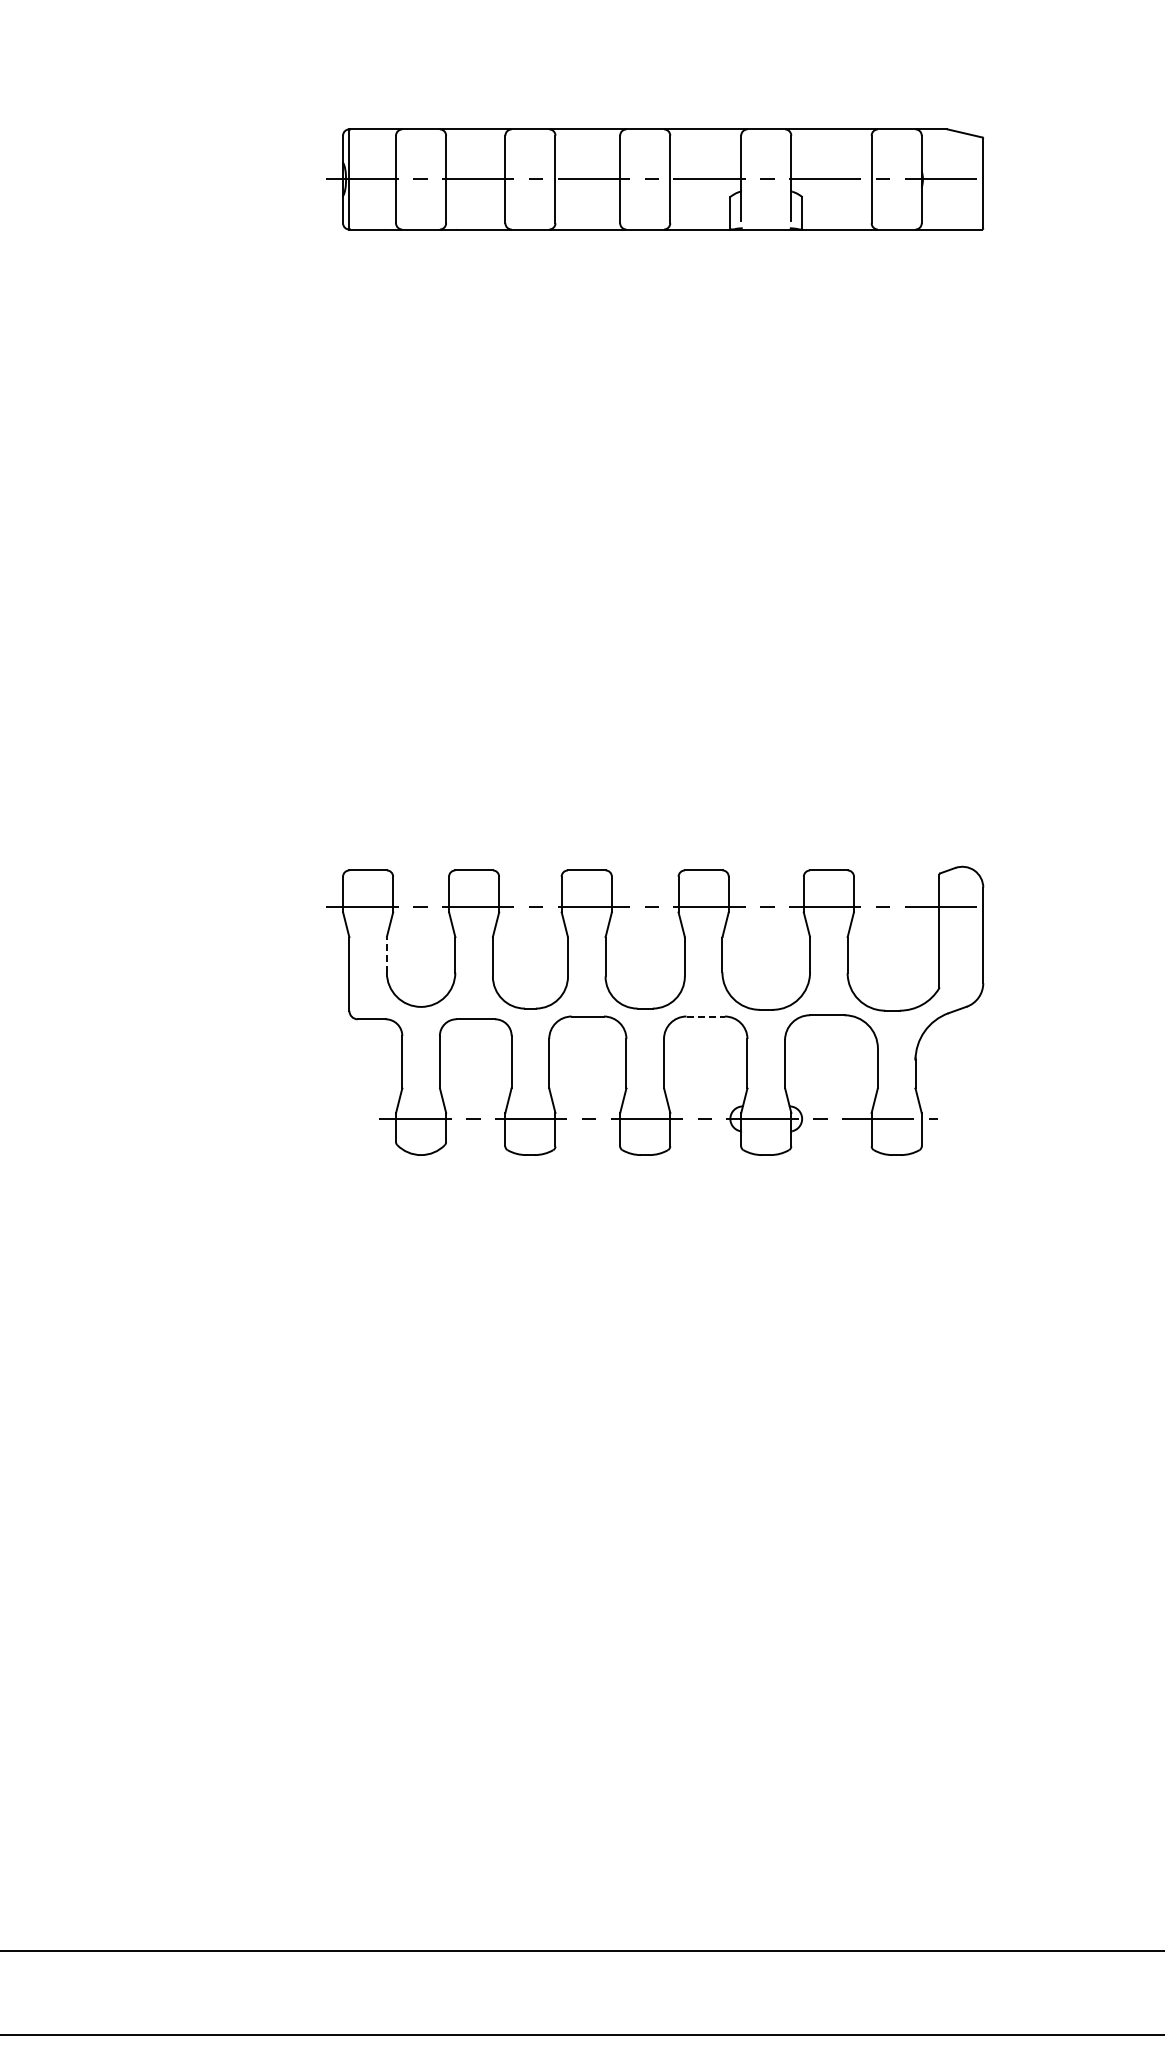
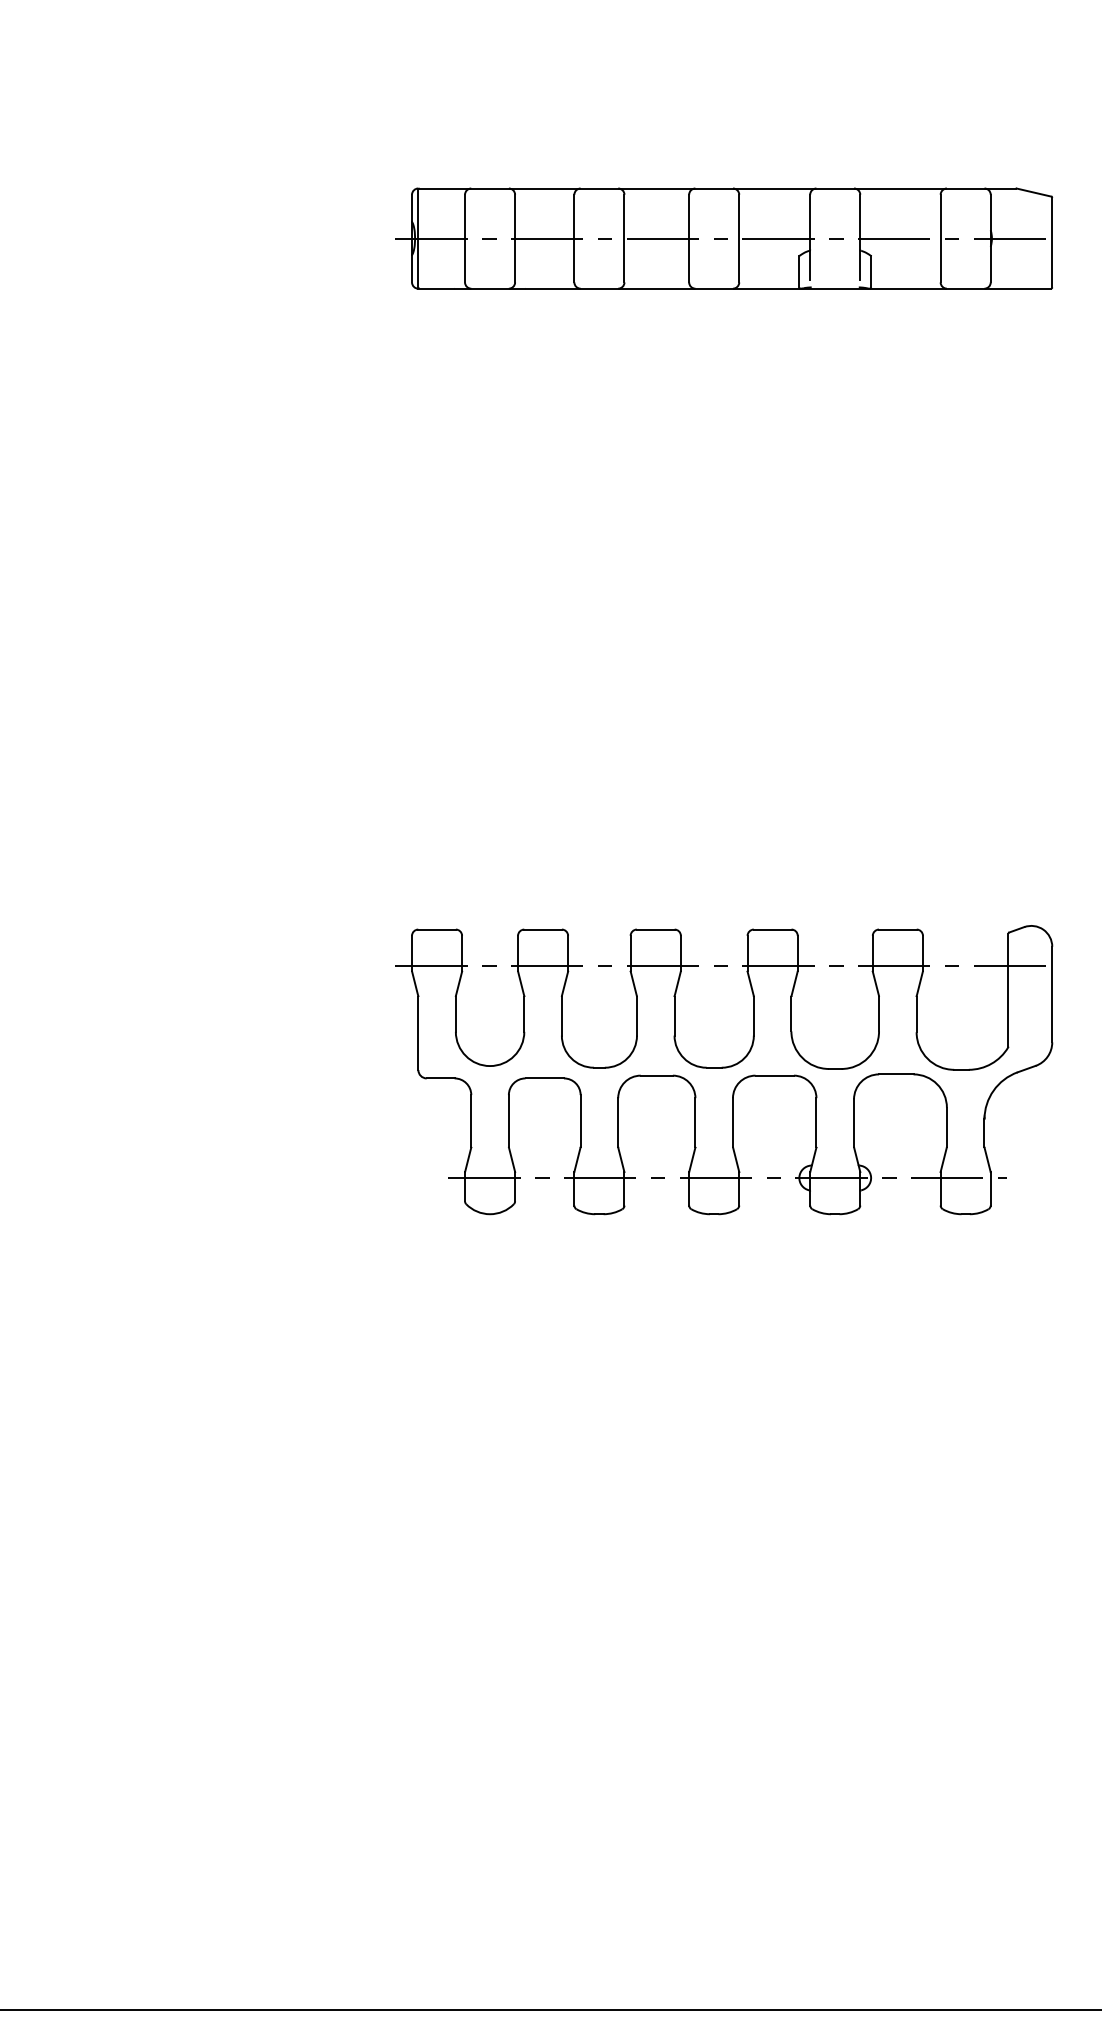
line: (386, 954) -> (455, 1013), dashed -> solid
line: (706, 1016) -> (775, 1075), dashed -> solid

